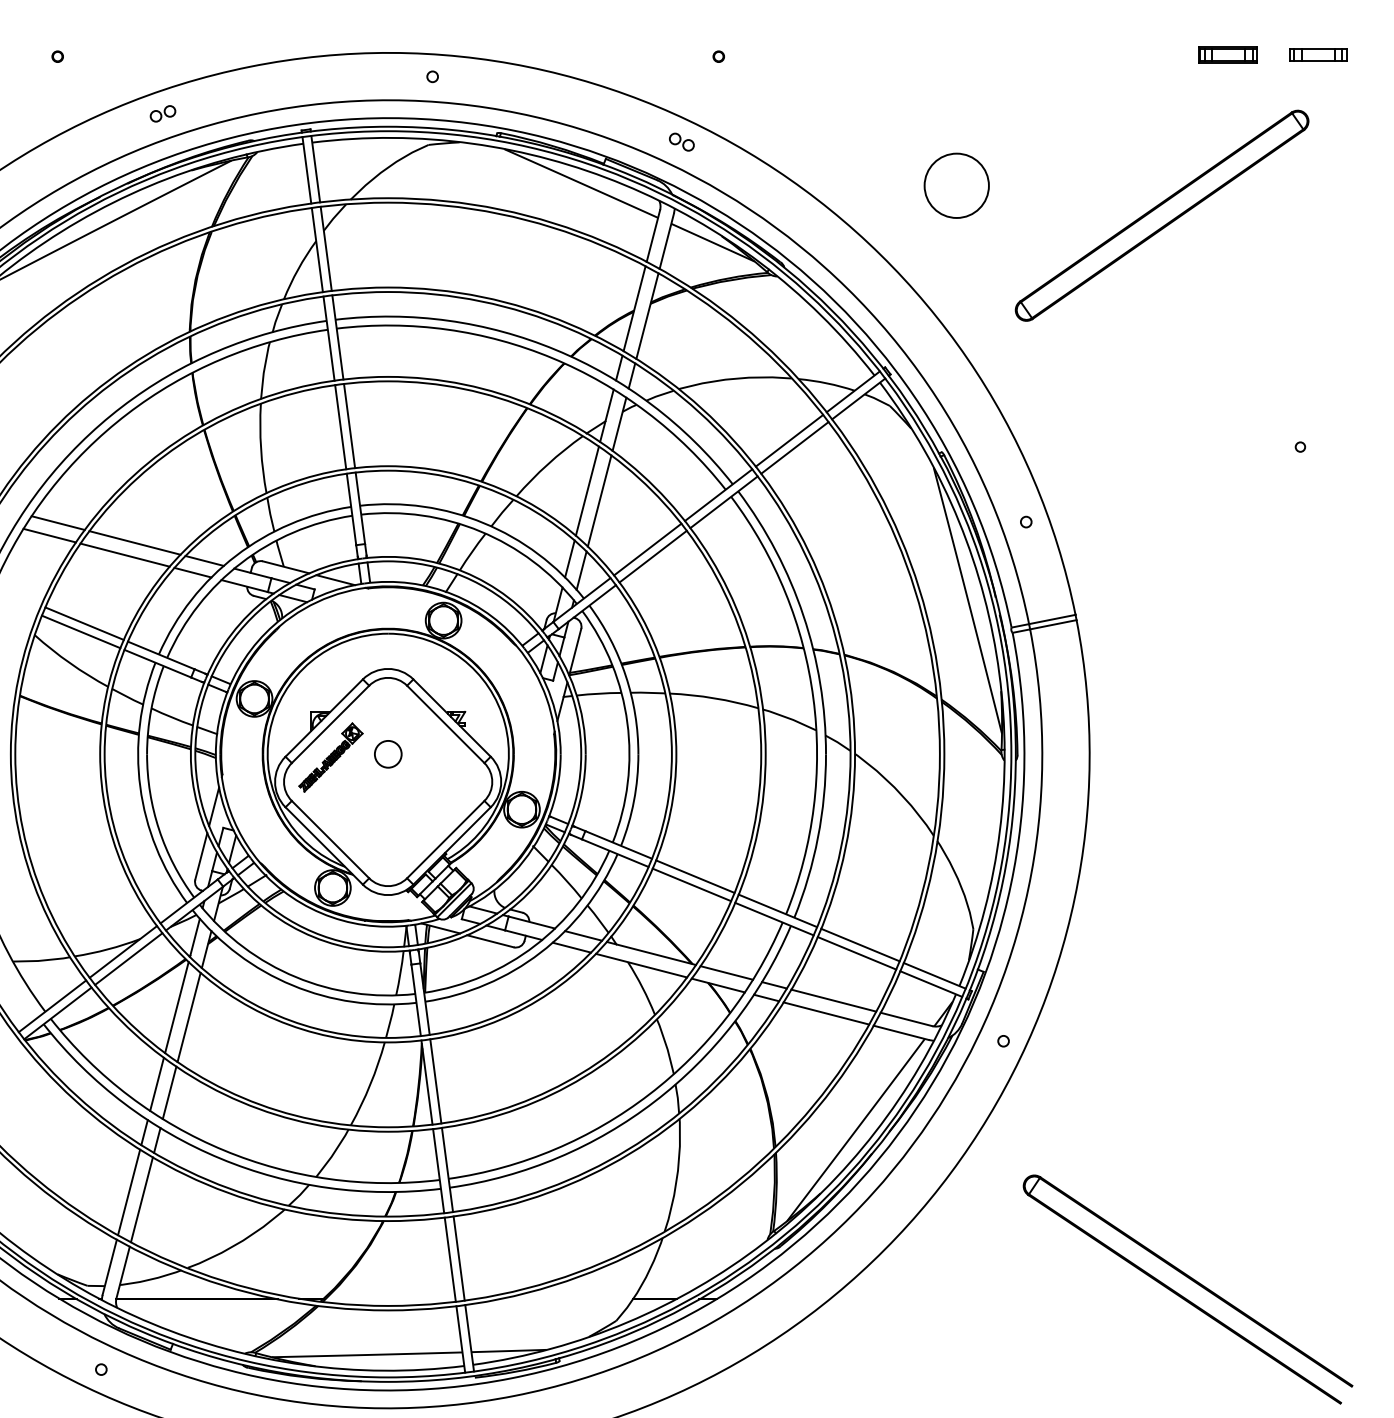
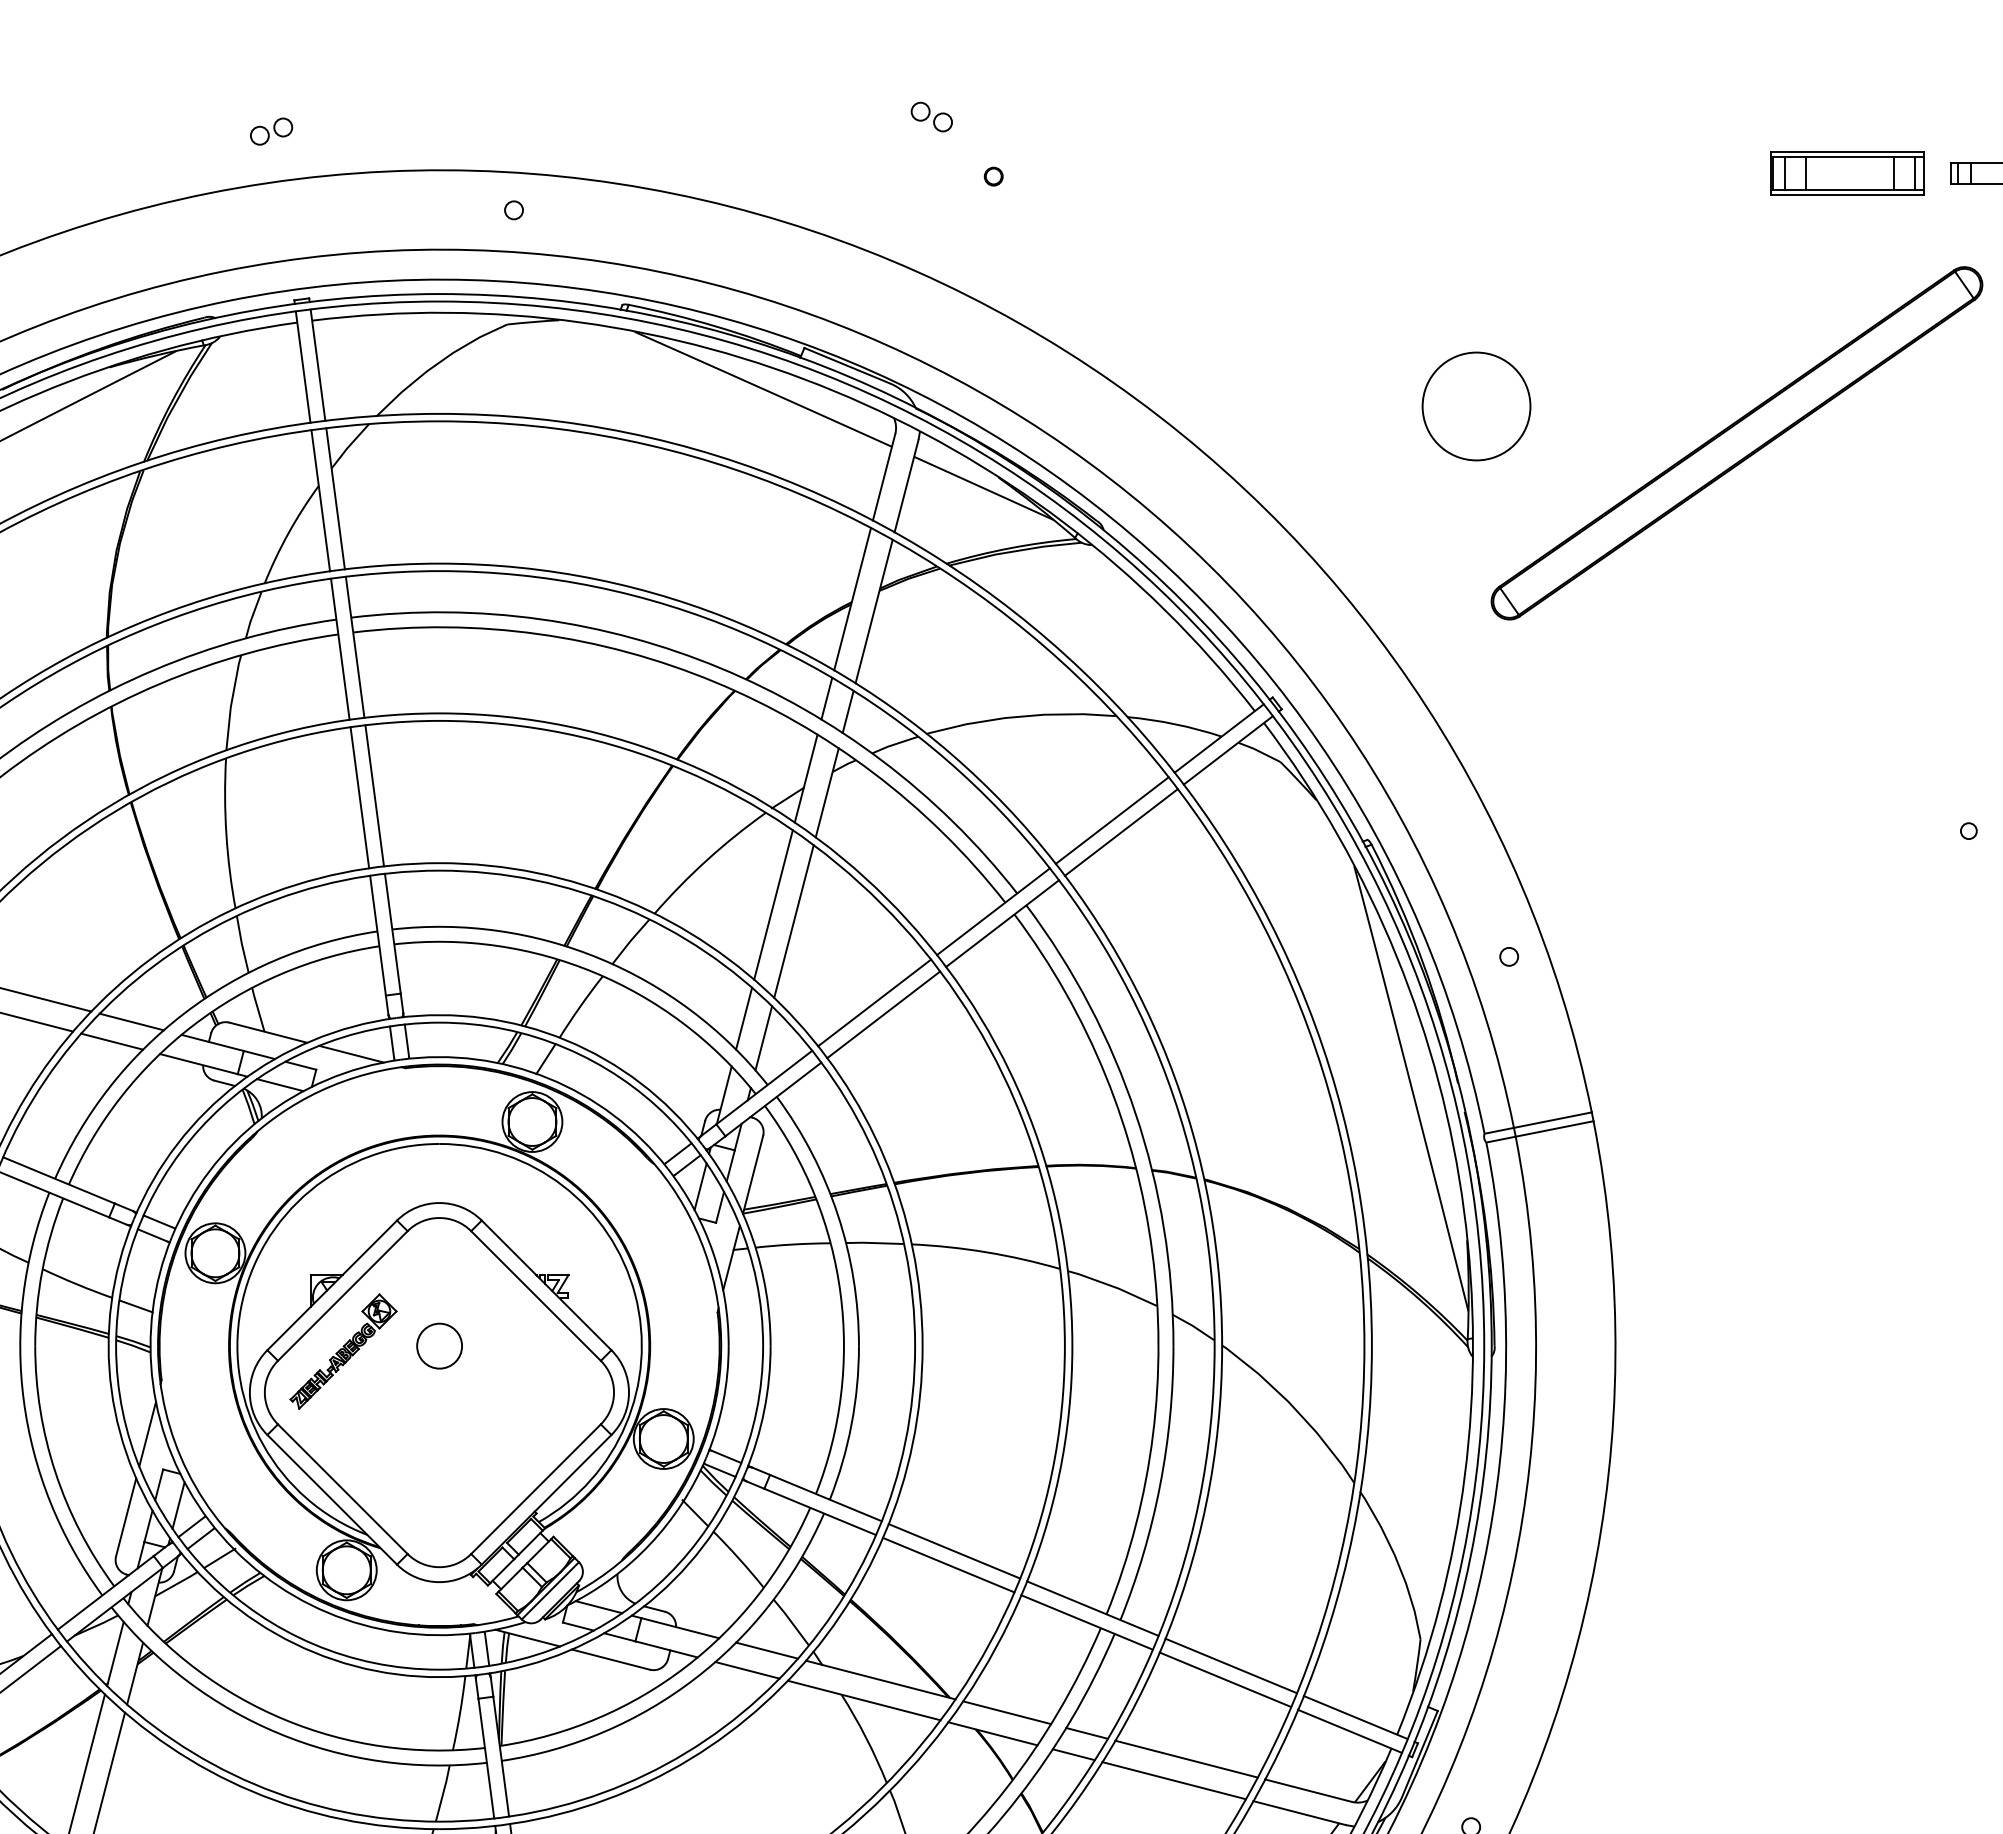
part: (1227, 54) -> (1846, 172), size x1.6
part: (162, 113) -> (270, 131), moved
part: (681, 141) -> (931, 115), moved
circle: (956, 185) -> (1476, 405), moved

